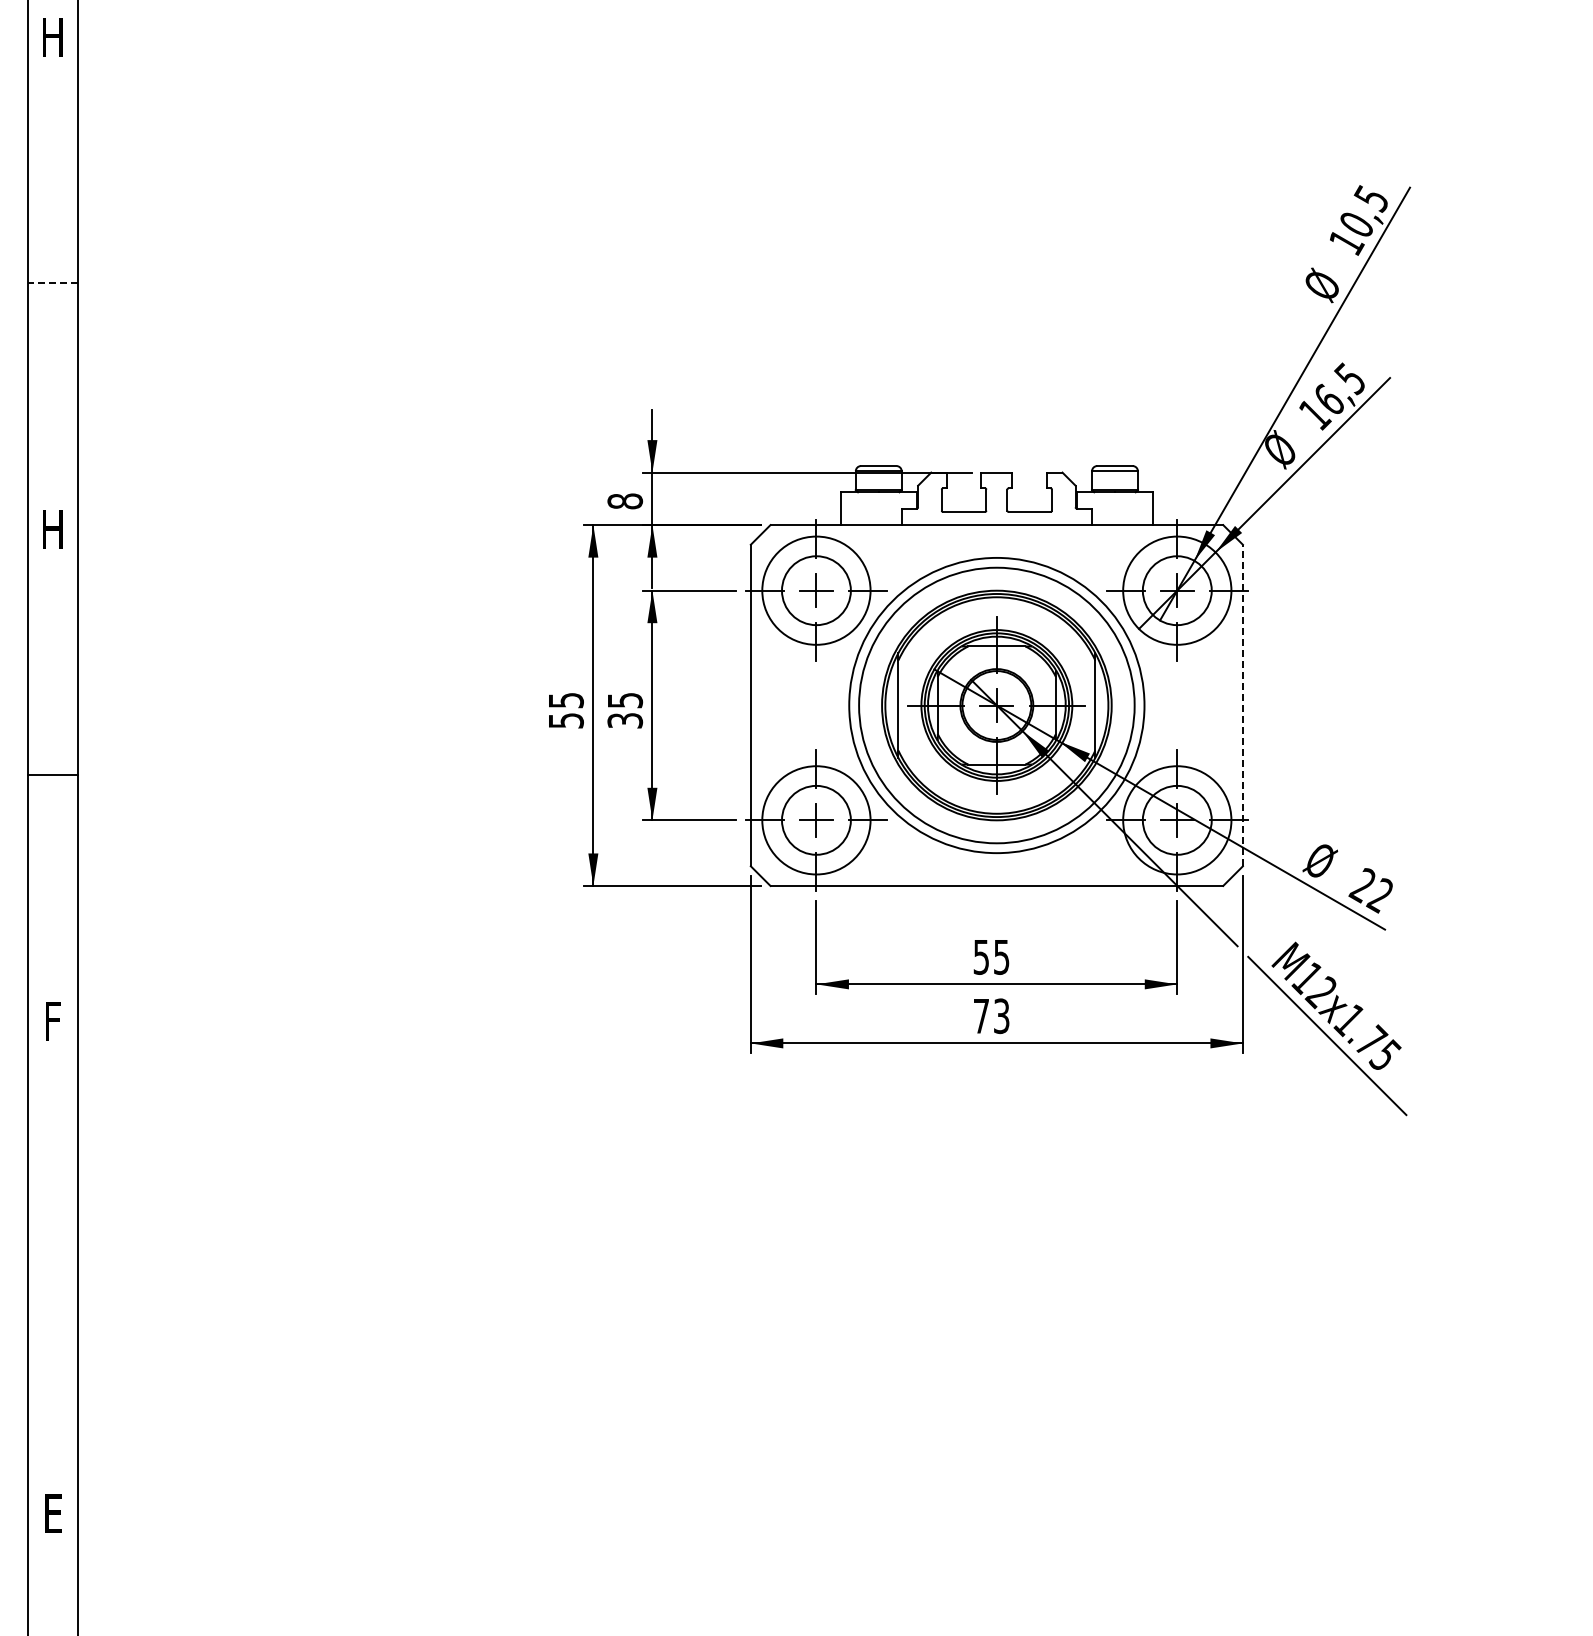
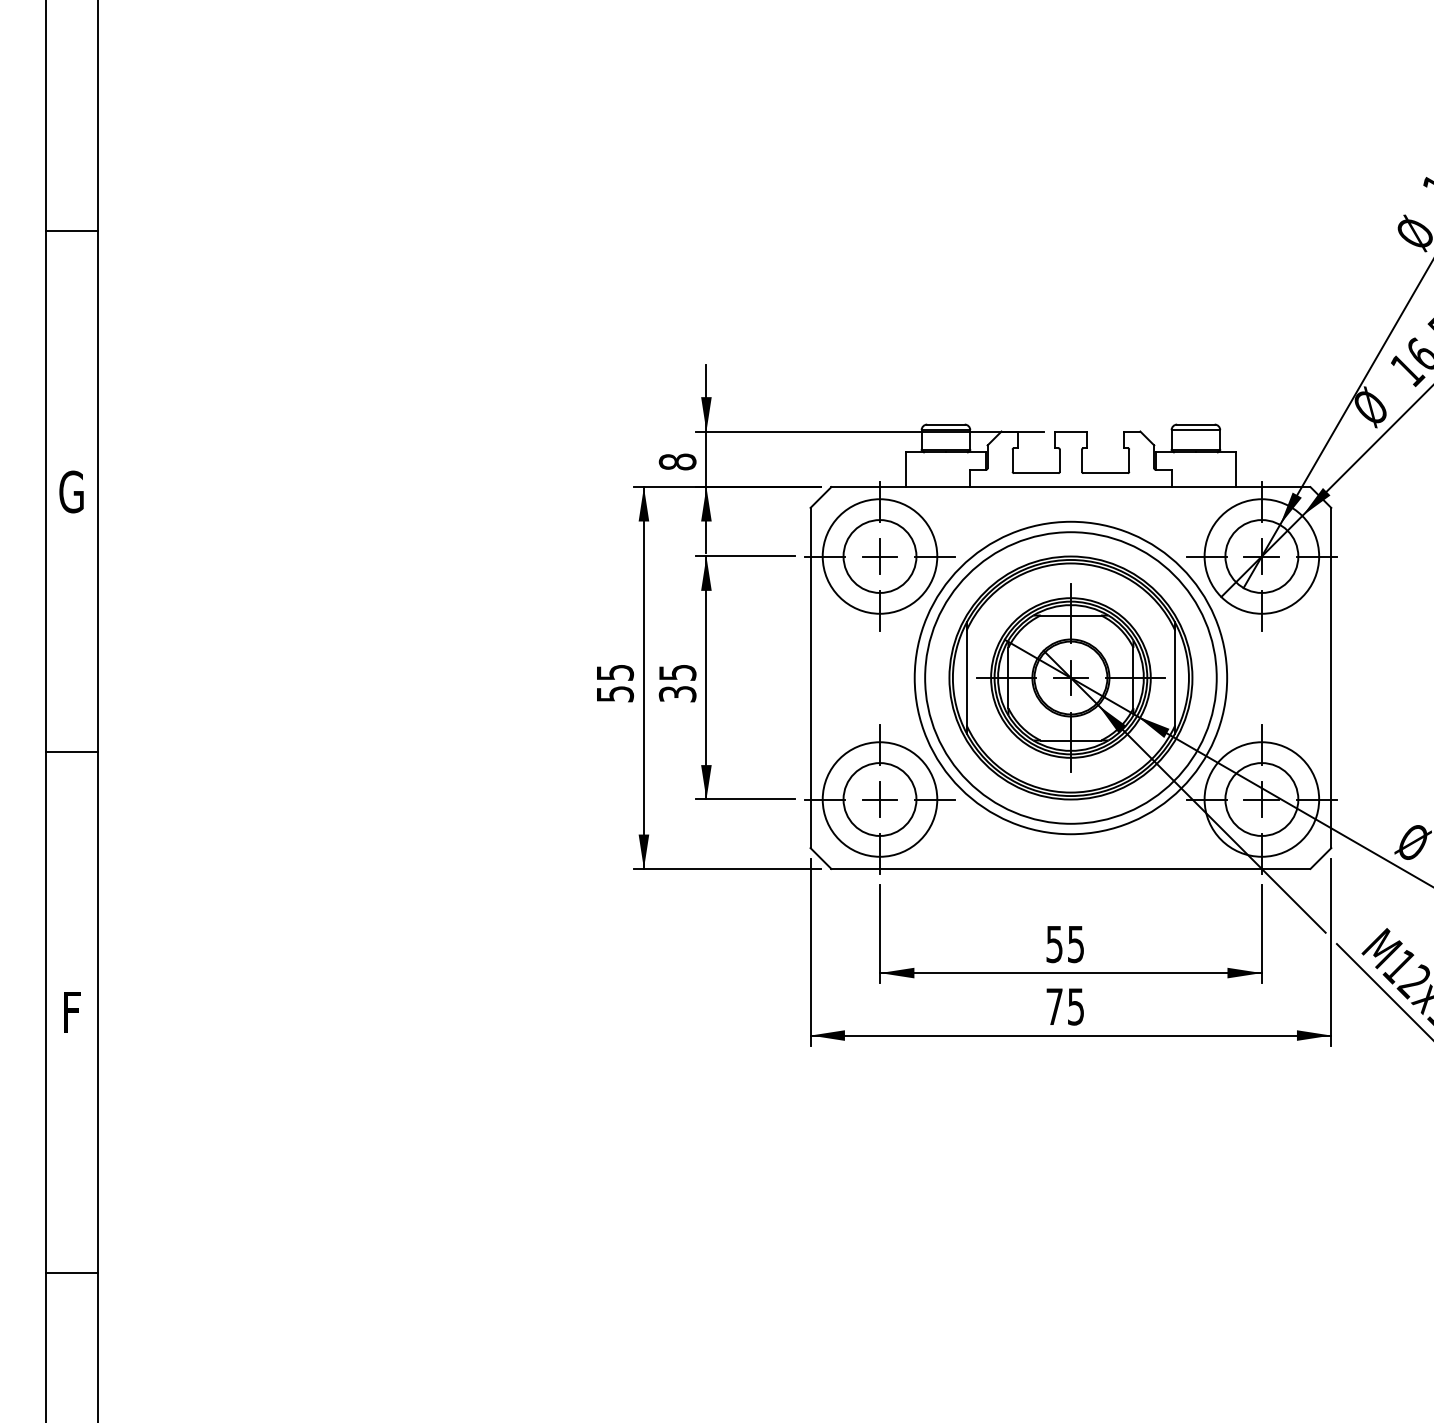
line: (53, 283) -> (72, 231), dashed -> solid
text: (52, 529) -> (71, 491), H -> G
line: (1242, 705) -> (1330, 677), dashed -> solid
text: (1001, 1015) -> (1075, 1006), 73 -> 75
line: (52, 1267) -> (71, 1272), added

